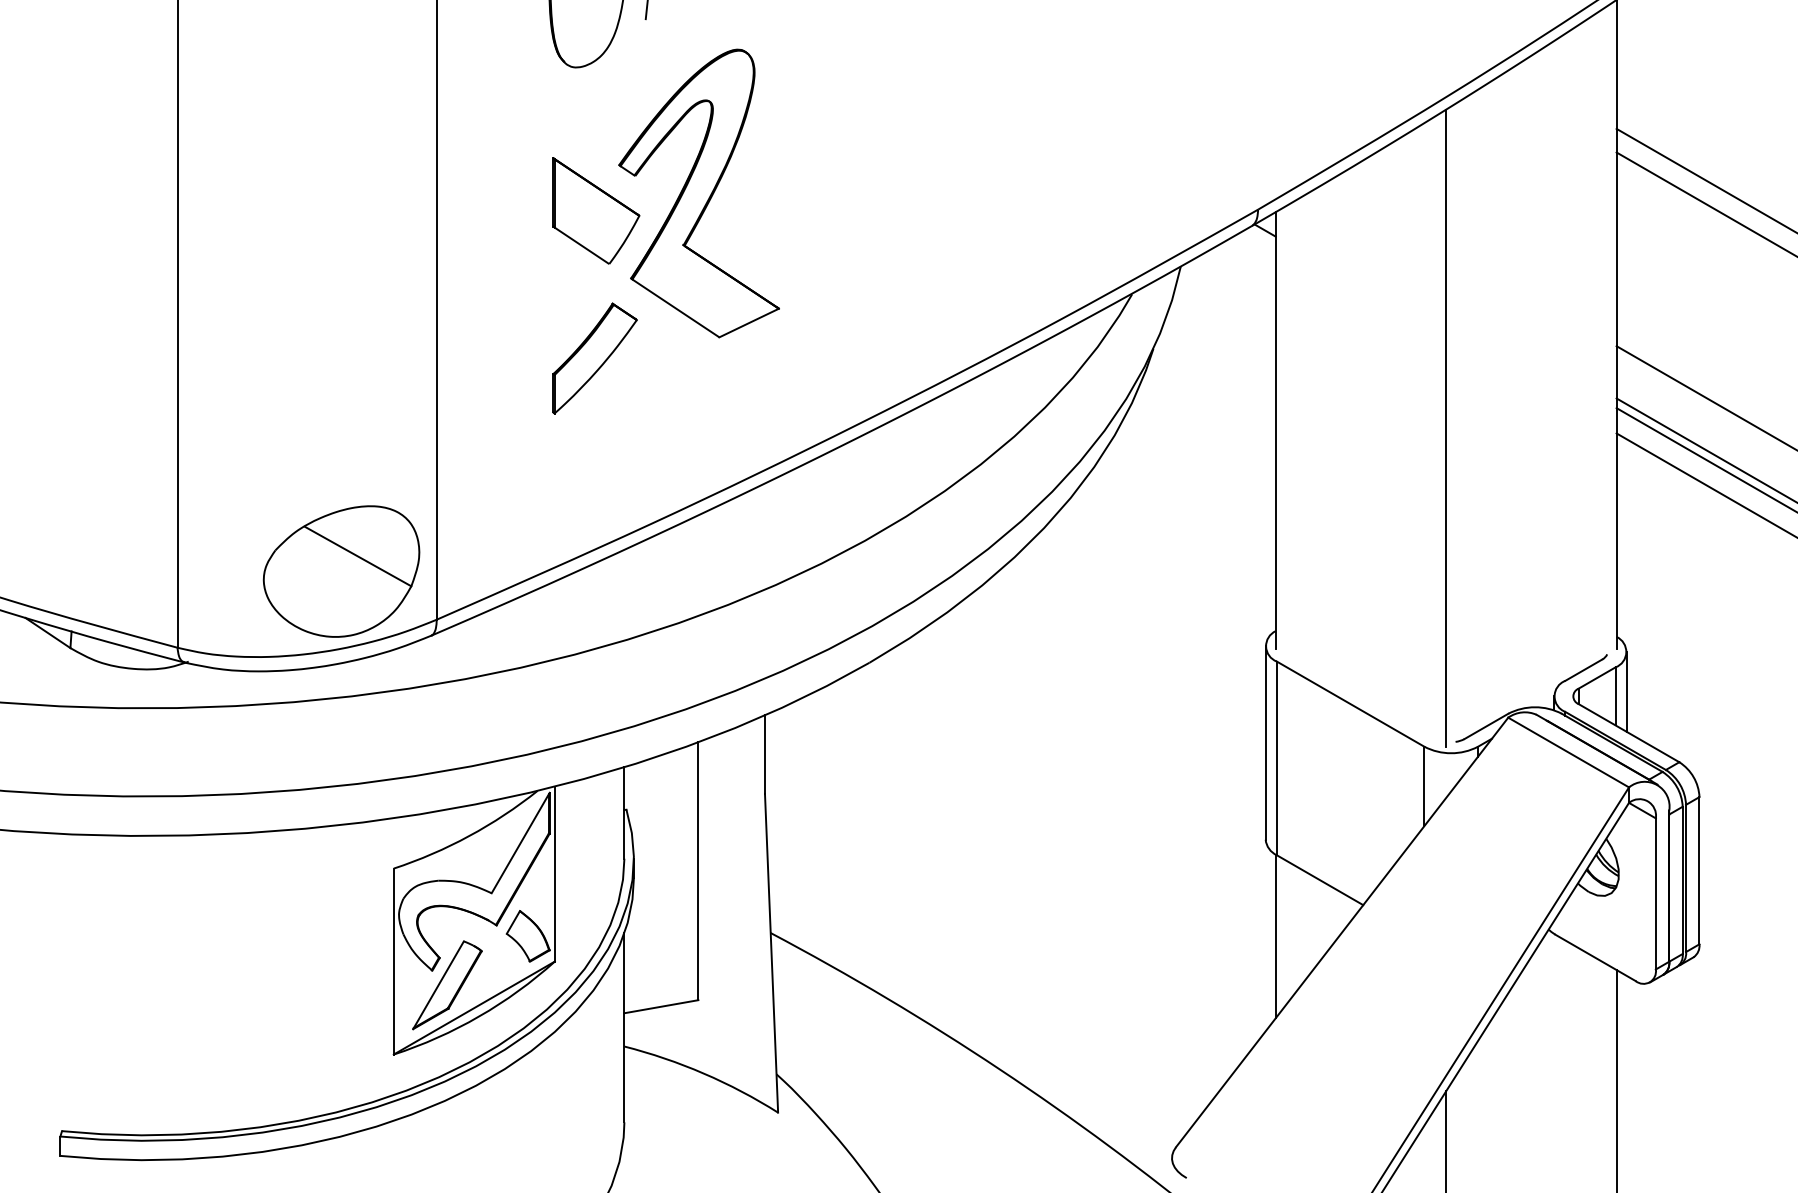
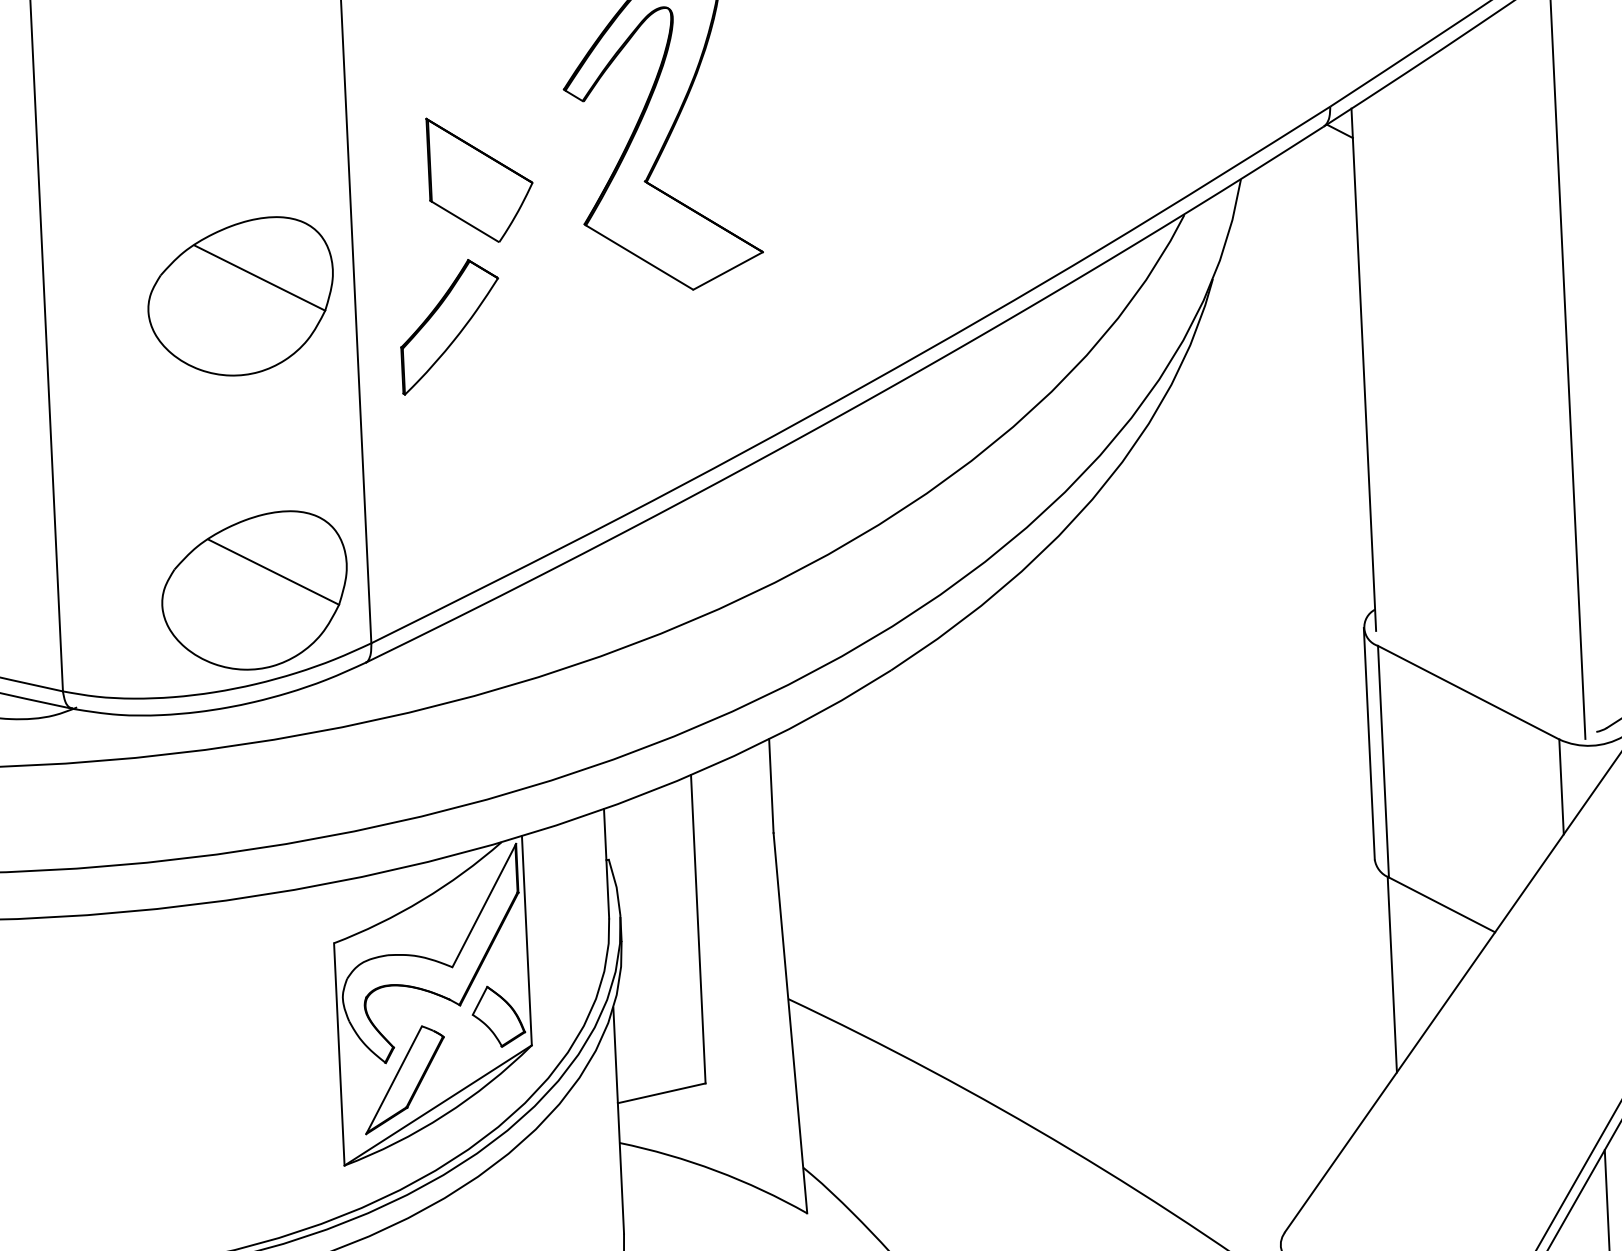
part: (596, 210) -> (480, 178), moved
part: (341, 325) -> (240, 296), added
part: (594, 358) -> (449, 326), moved

